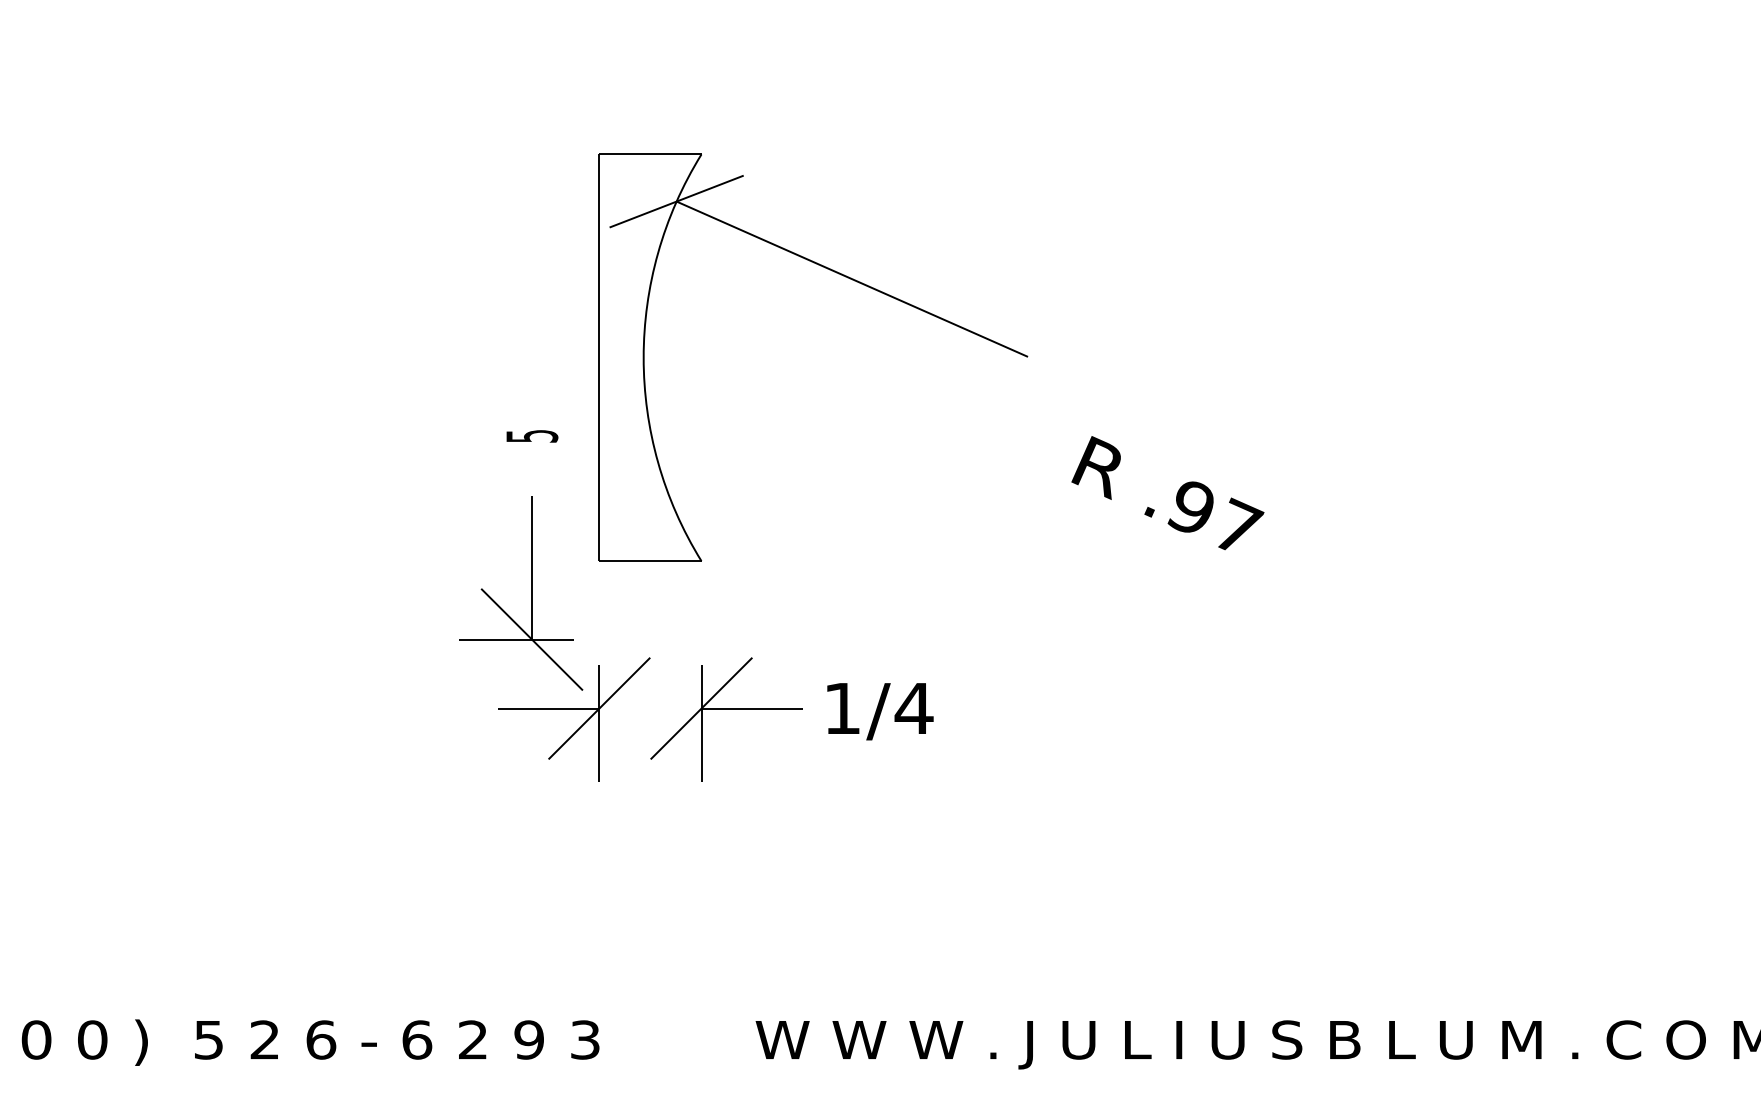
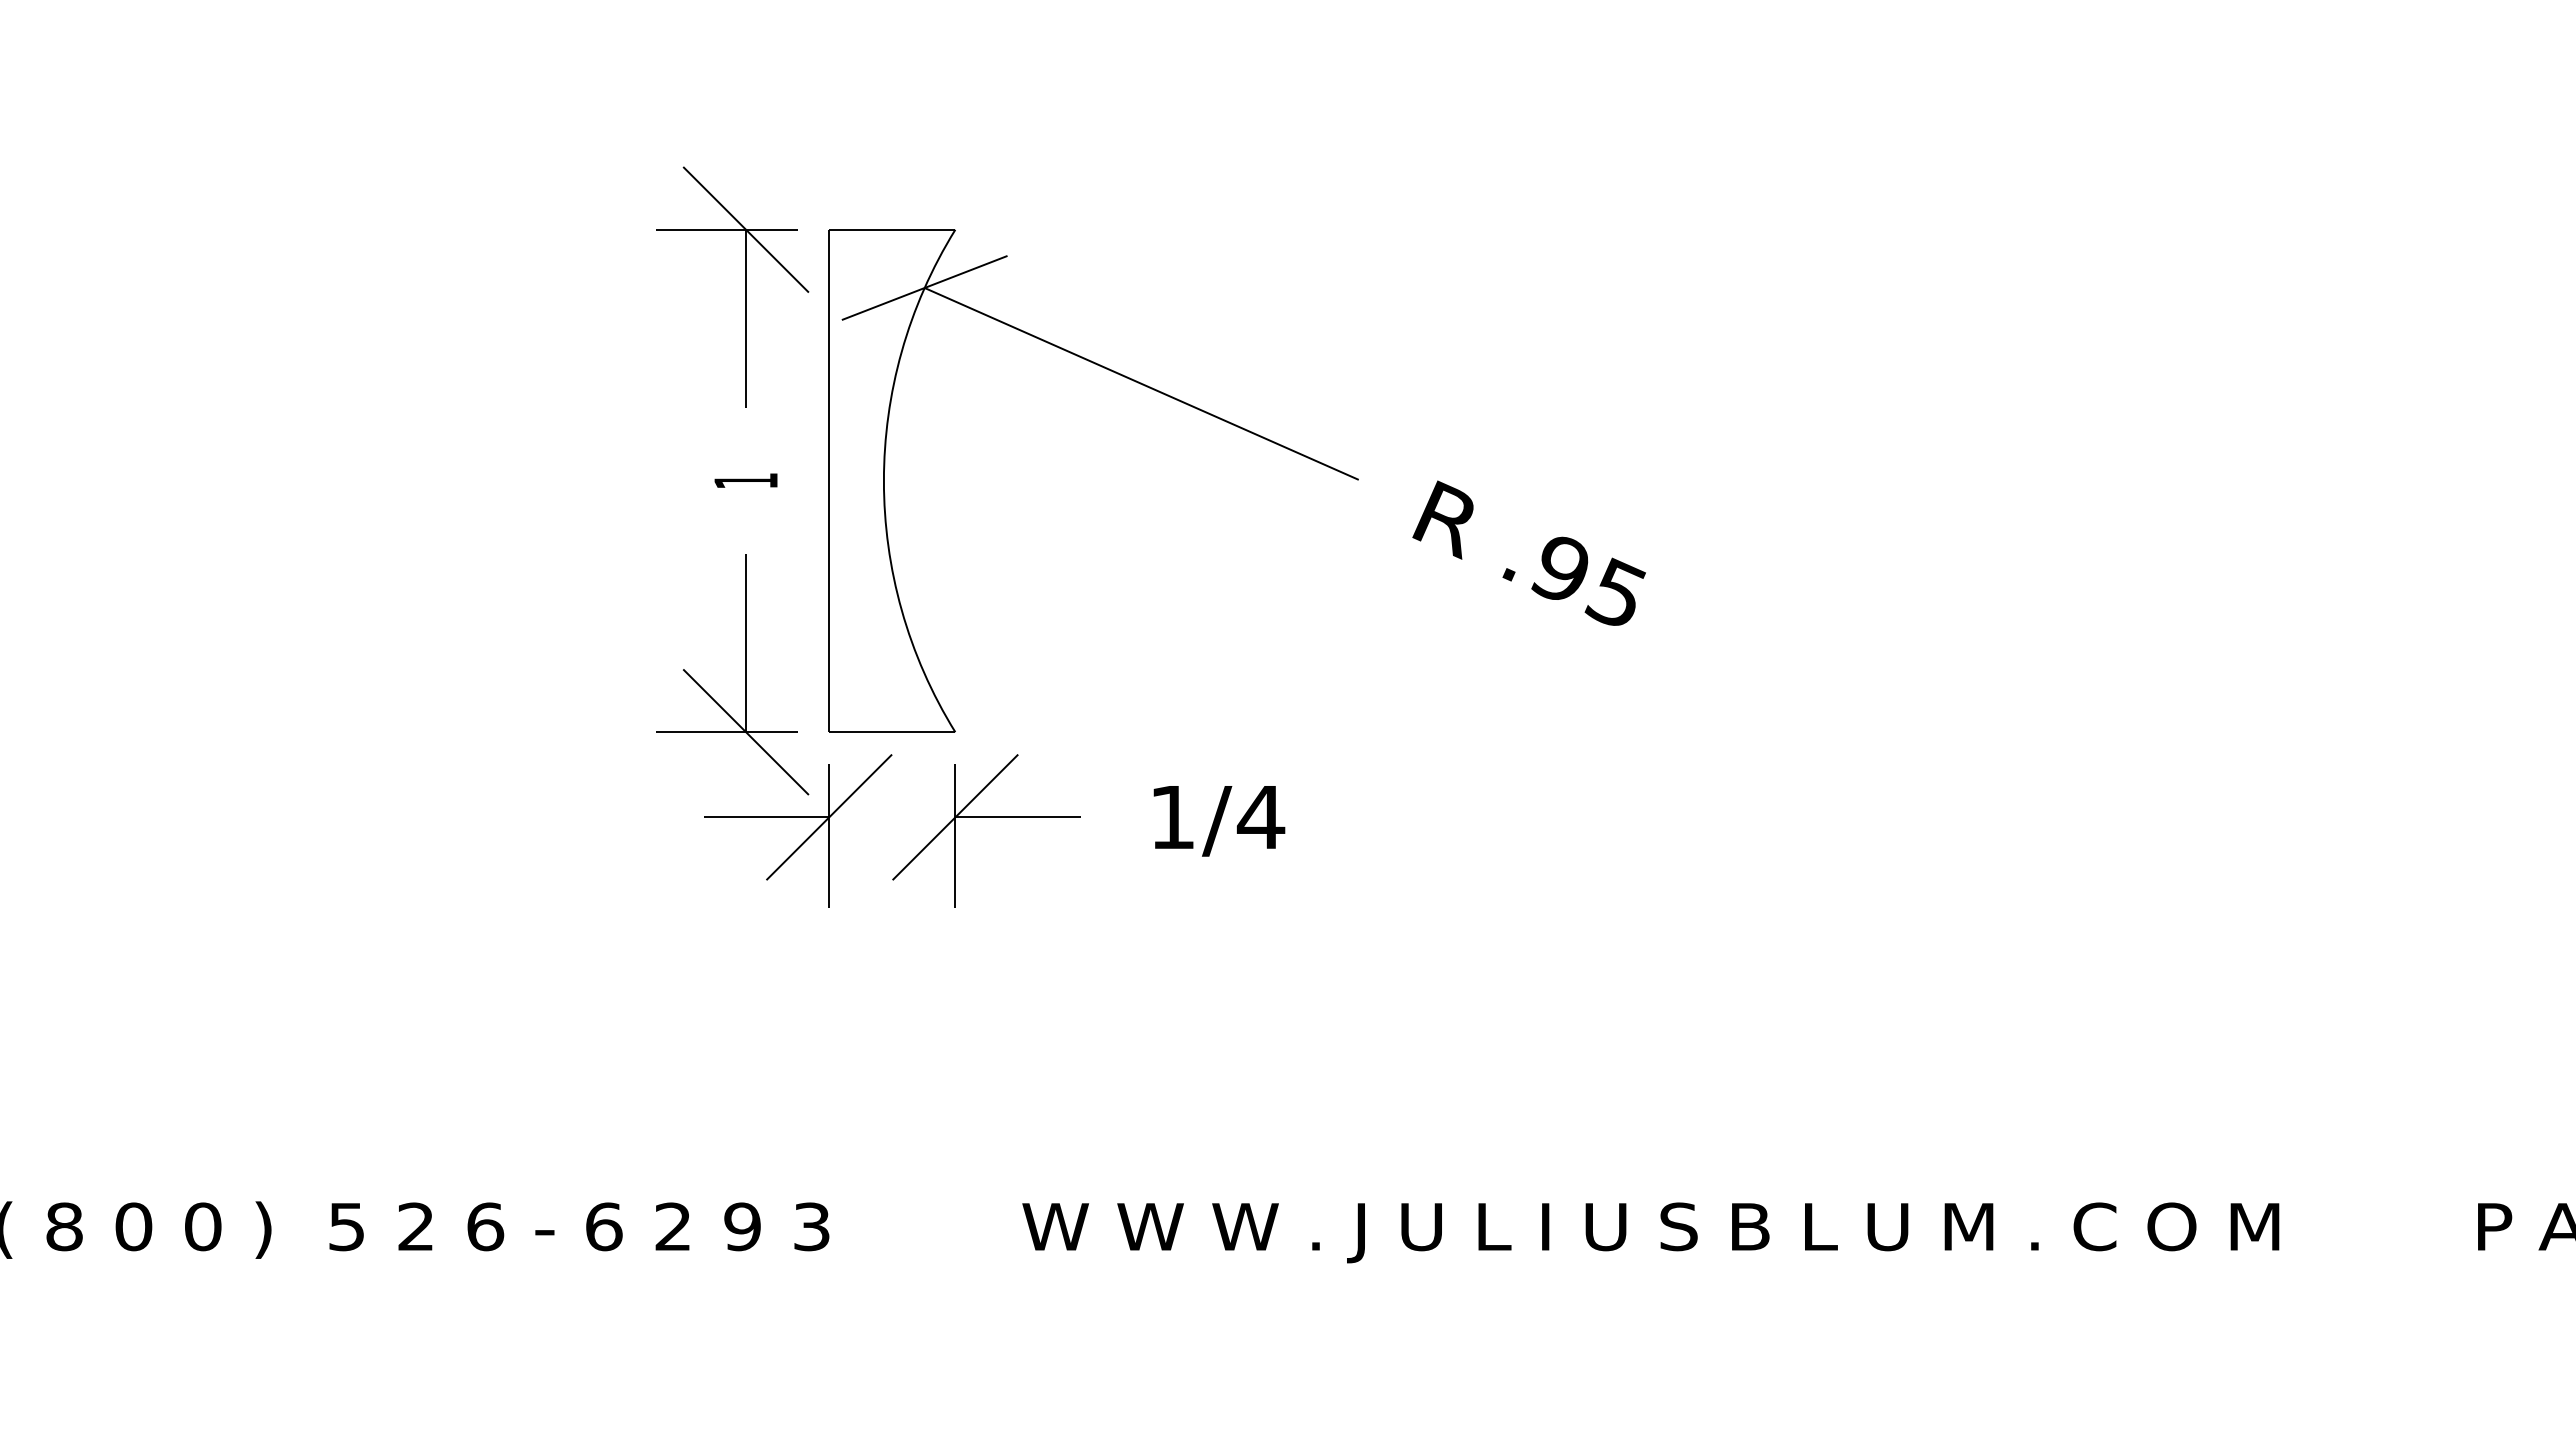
part: (531, 278) -> (745, 286), added
part: (848, 278) -> (1137, 383), moved
text: (532, 435) -> (746, 480), 5 -> 1
text: (1237, 524) -> (1617, 590), .97 -> .95
text: (880, 711) -> (1219, 821), moved

